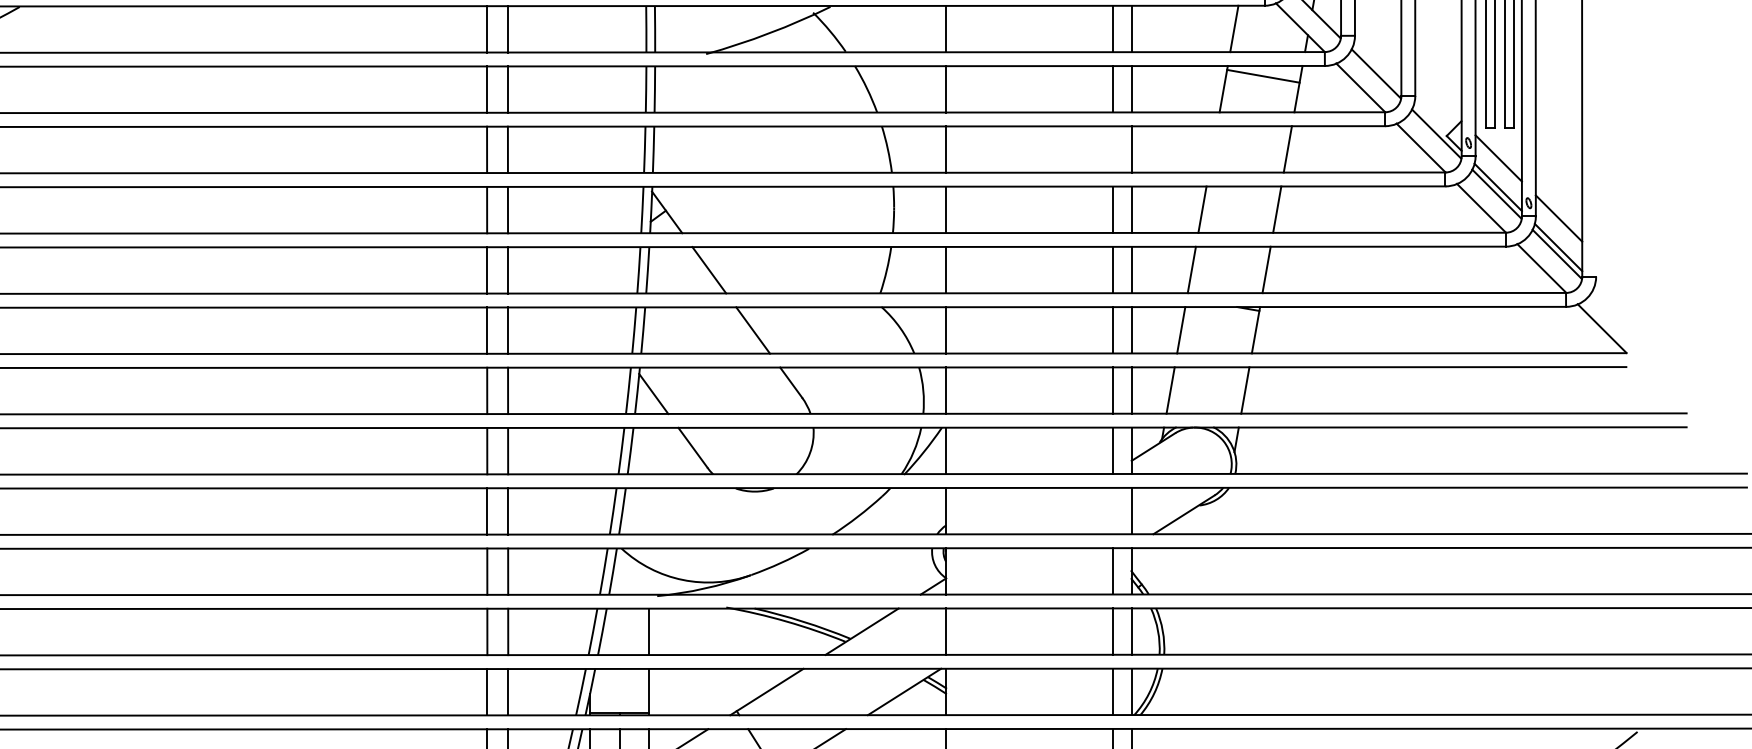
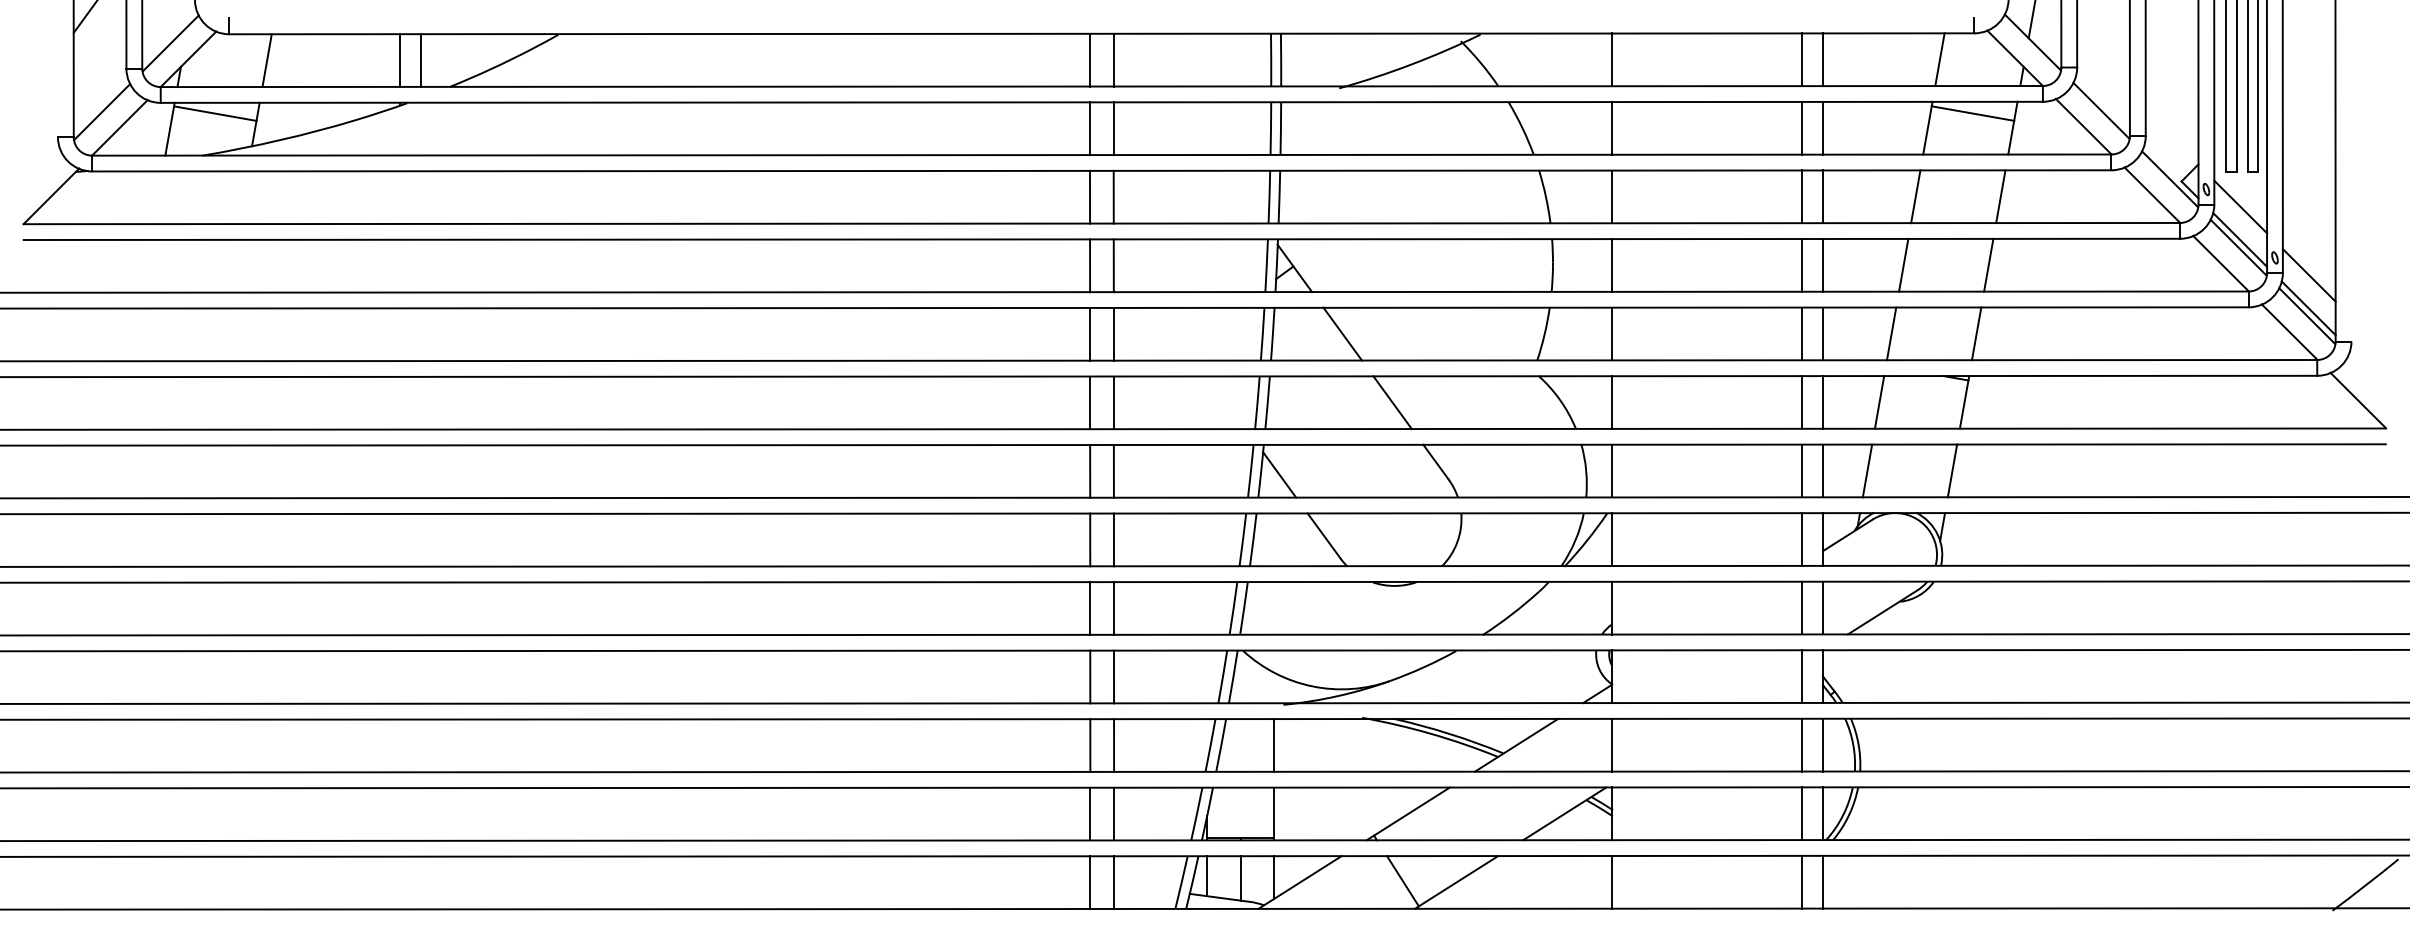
line: (1113, 149) -> (1802, 196), added
line: (1212, 149) -> (1915, 196), added
line: (1113, 510) -> (1802, 607), added

